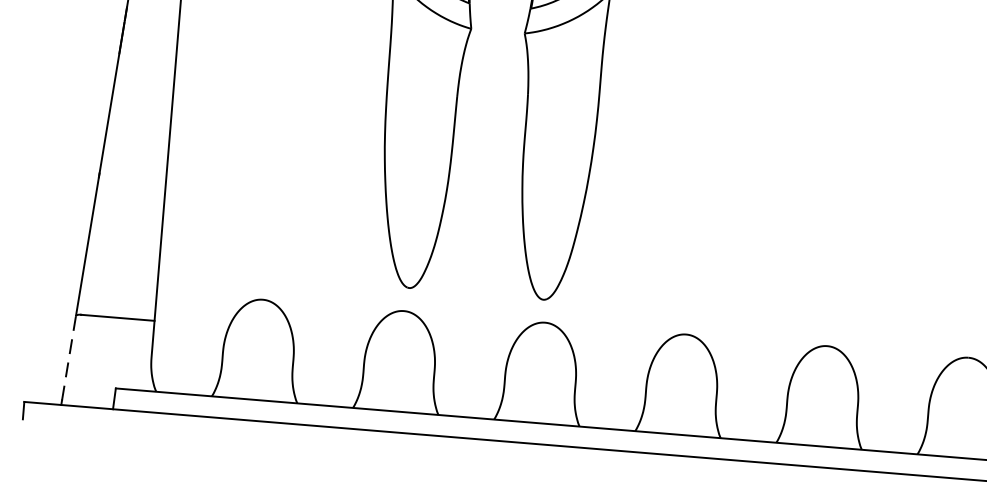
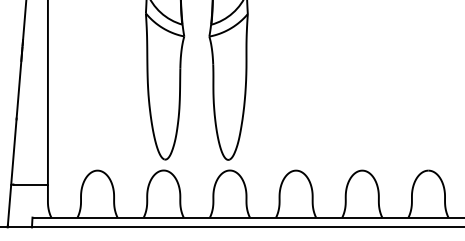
line: (68, 358) -> (9, 205), dashed -> solid

